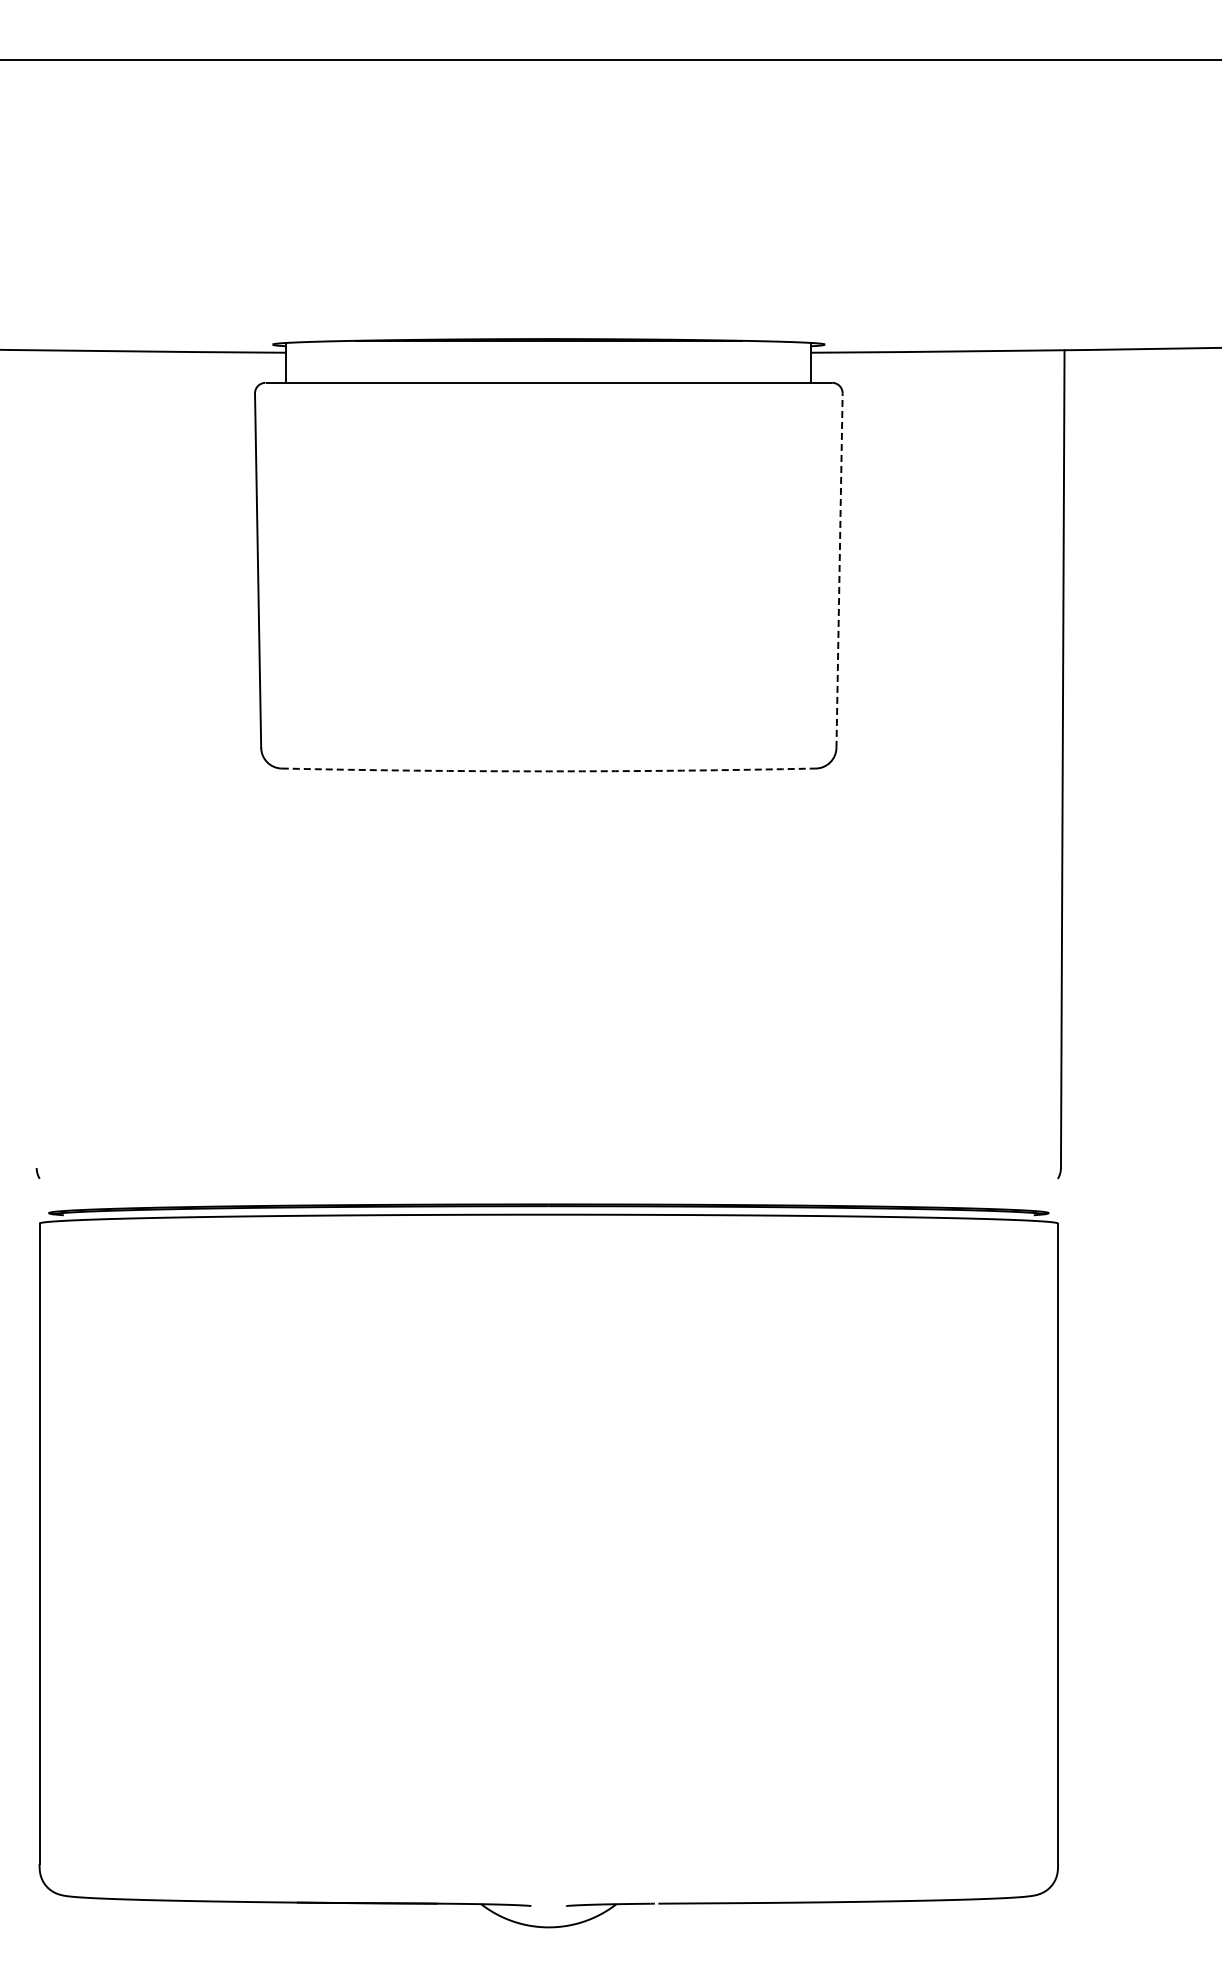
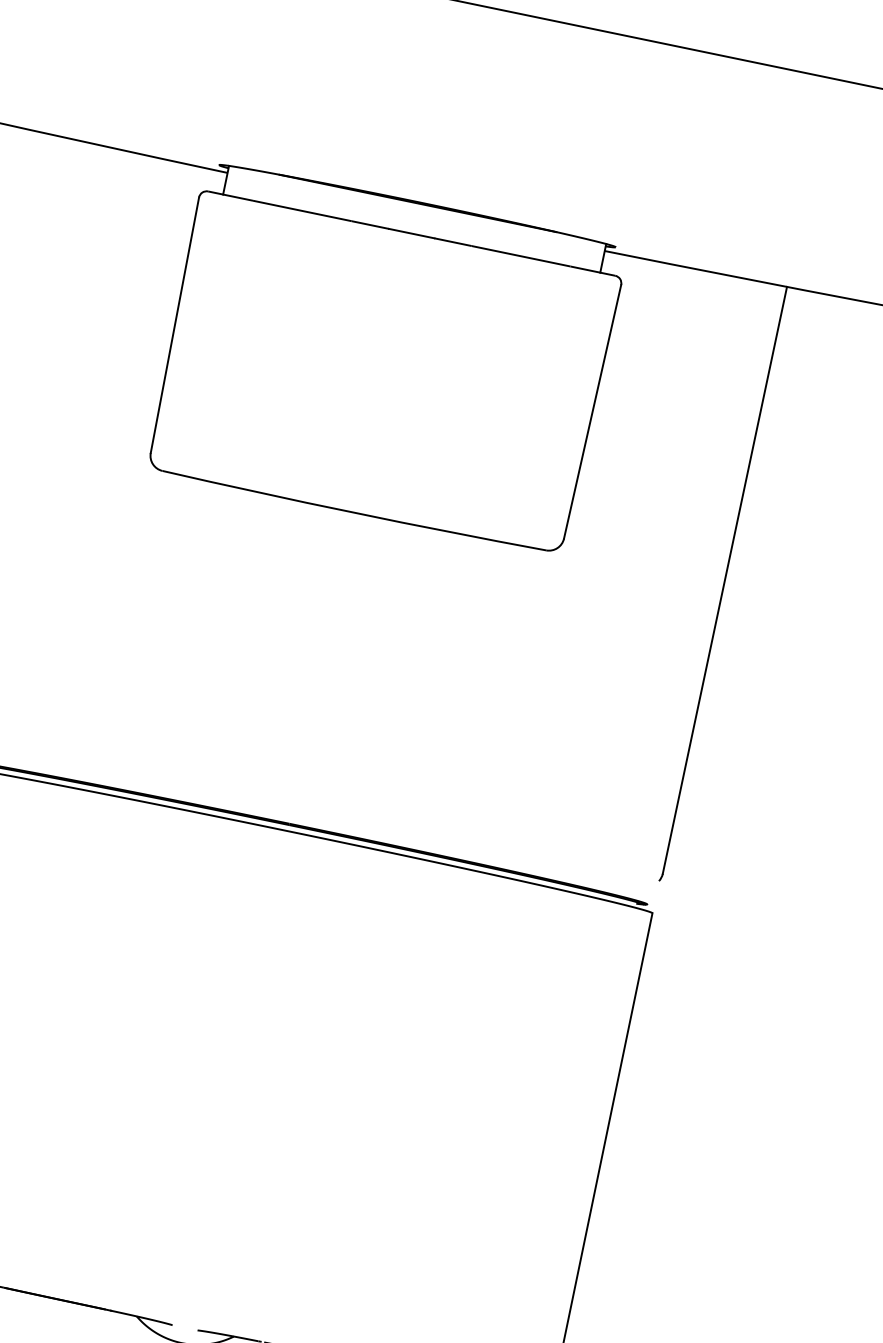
line: (839, 570) -> (592, 411), dashed -> solid
arc: (548, 771) -> (353, 512), dashed -> solid

